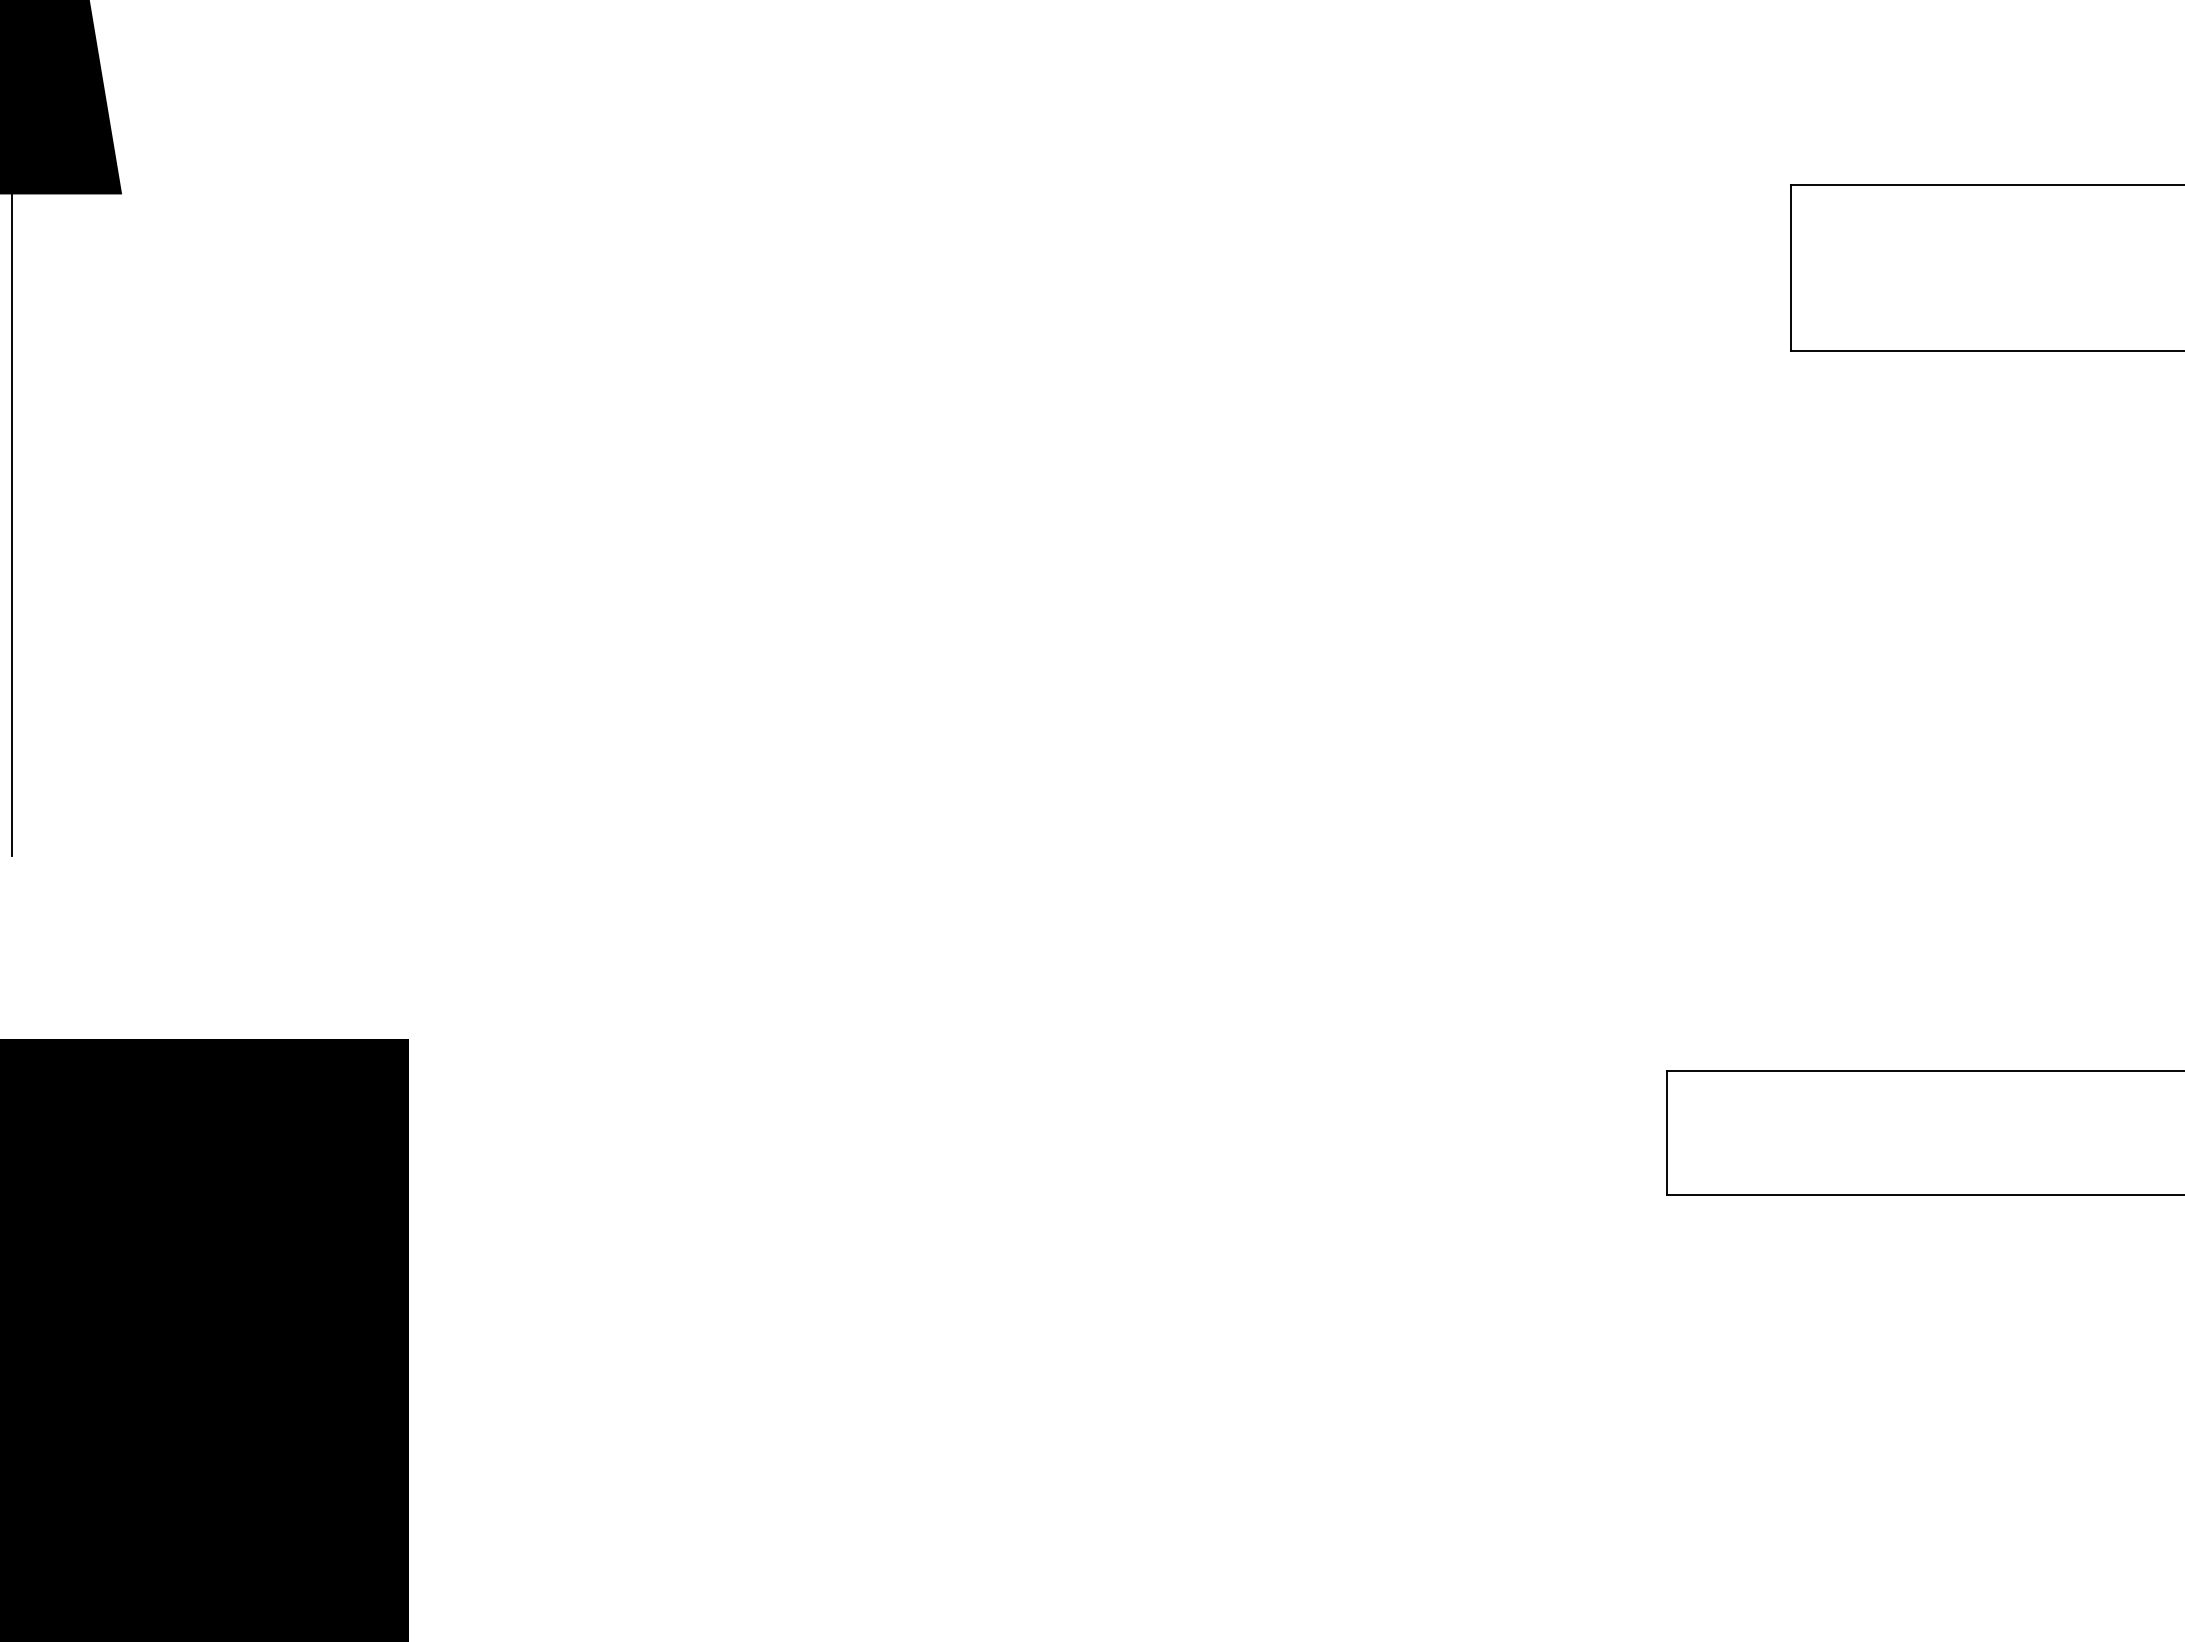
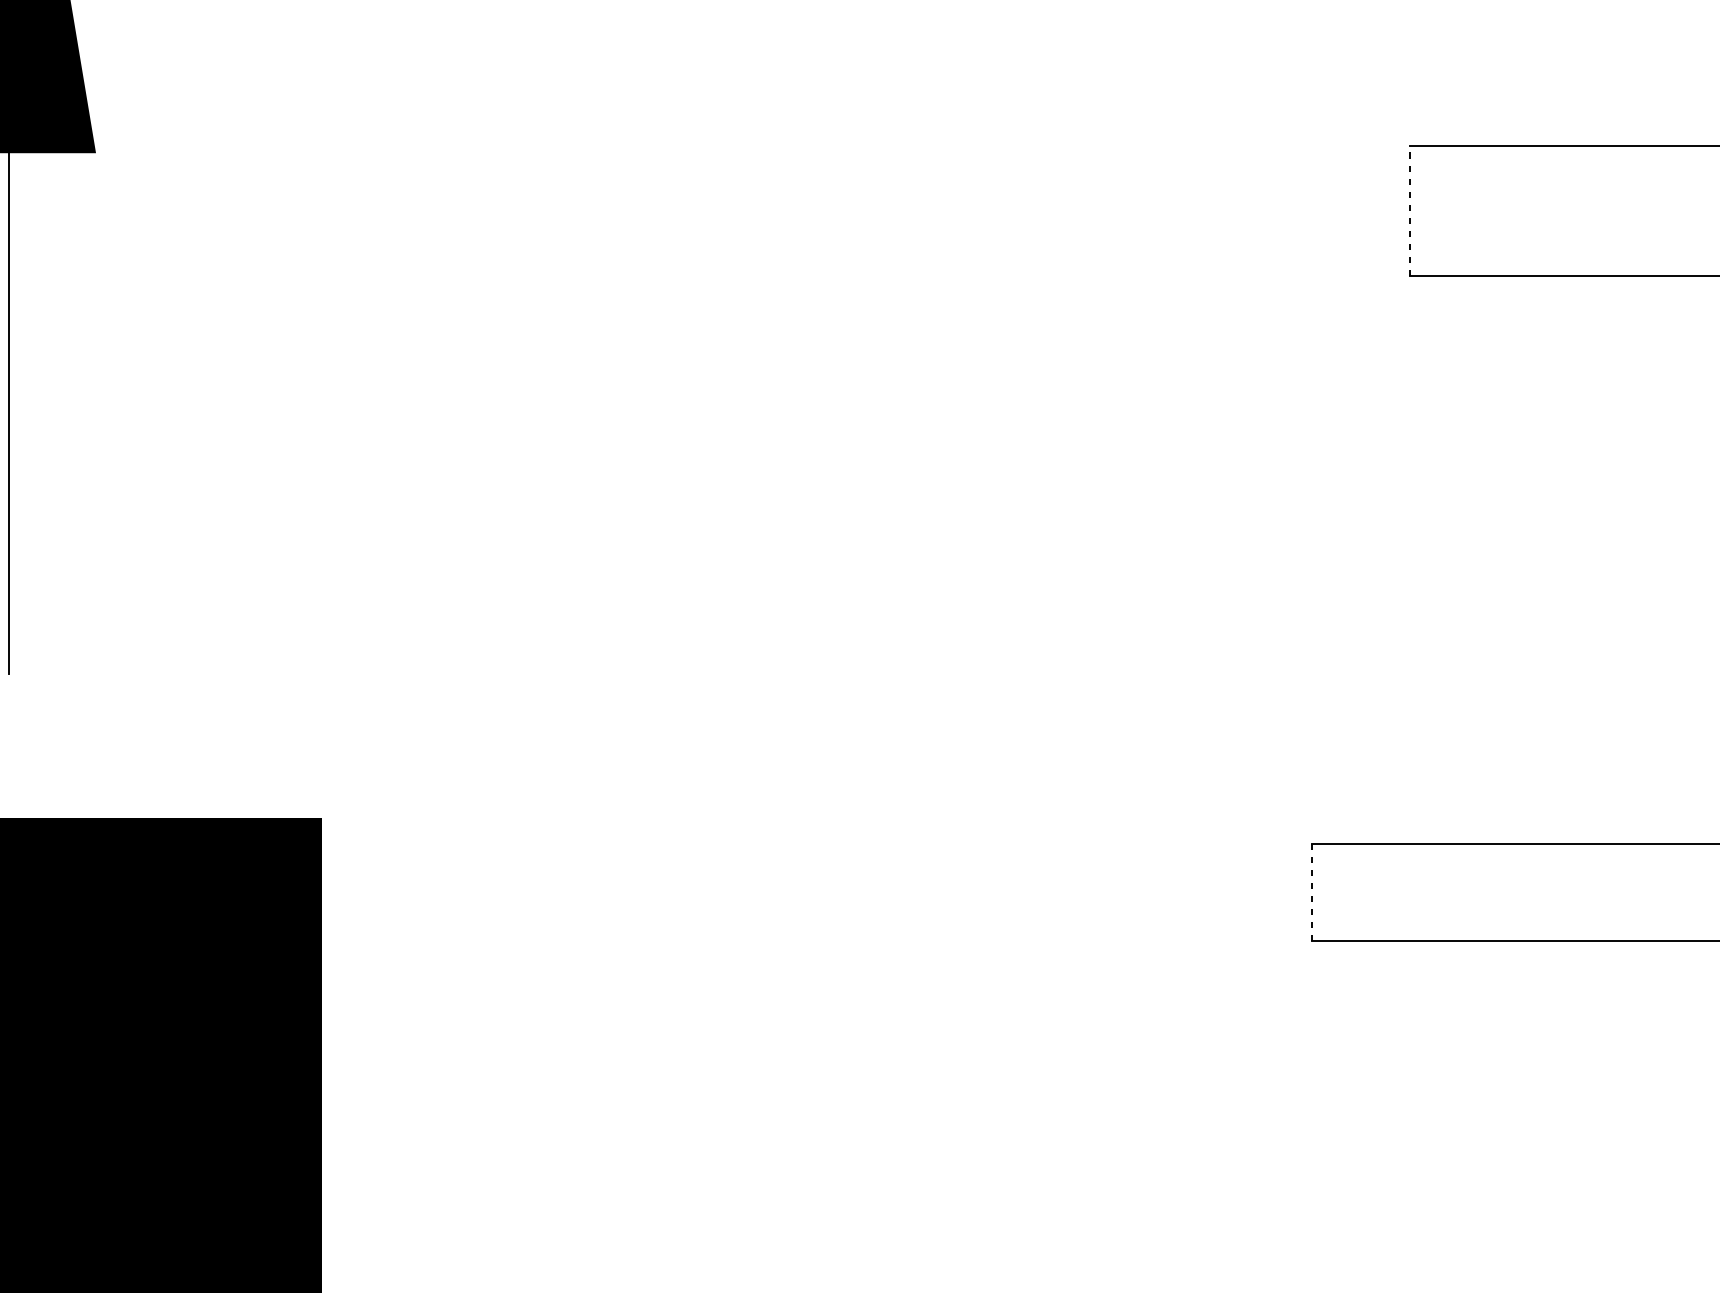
line: (1790, 267) -> (1409, 210), solid -> dashed
line: (1666, 1133) -> (1311, 892), solid -> dashed

